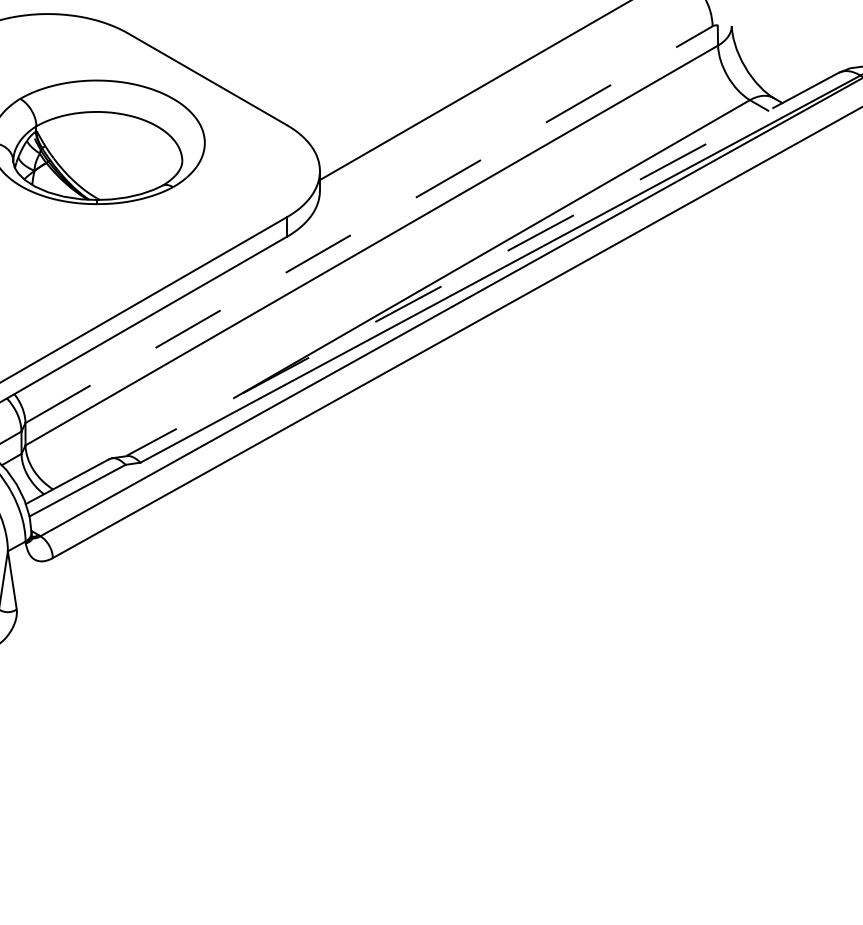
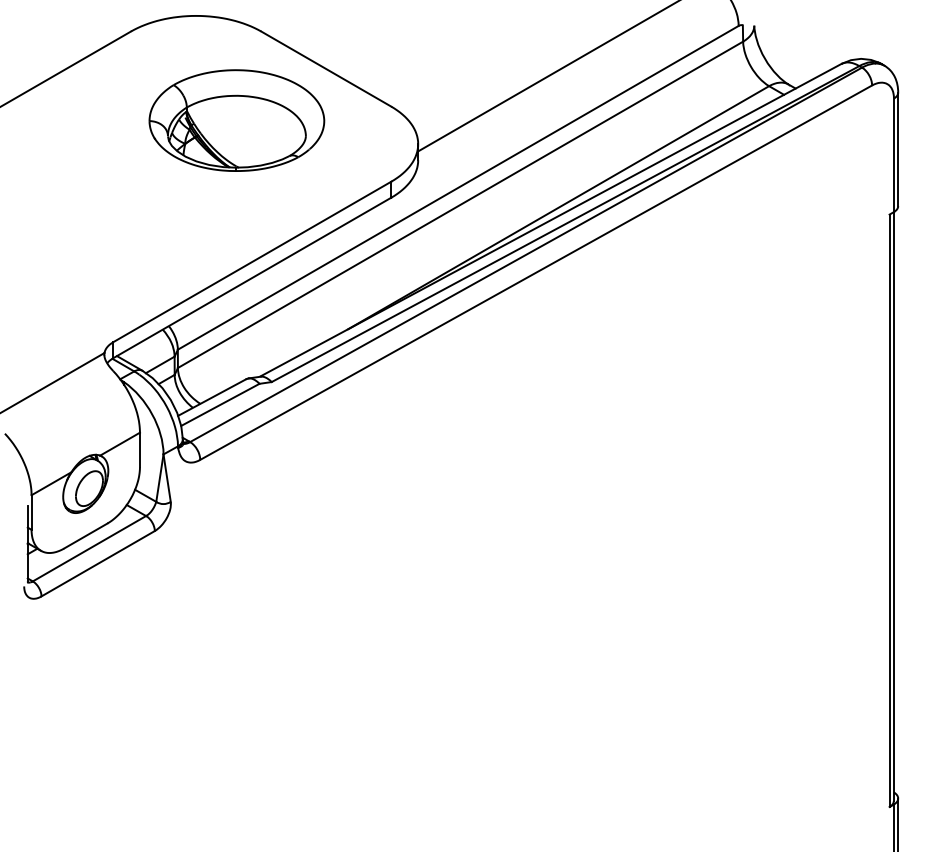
line: (369, 224) -> (458, 187), dashed -> solid
line: (483, 264) -> (551, 220), dashed -> solid

